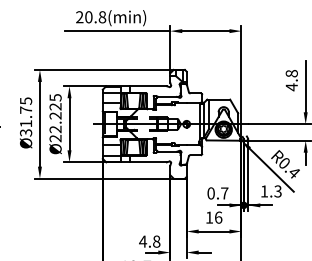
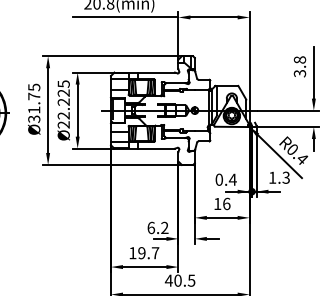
text: (291, 87) -> (299, 73), 4.8 -> 3.8
text: (224, 193) -> (232, 179), 0.7 -> 0.4
text: (149, 241) -> (157, 227), 4.8 -> 6.2

